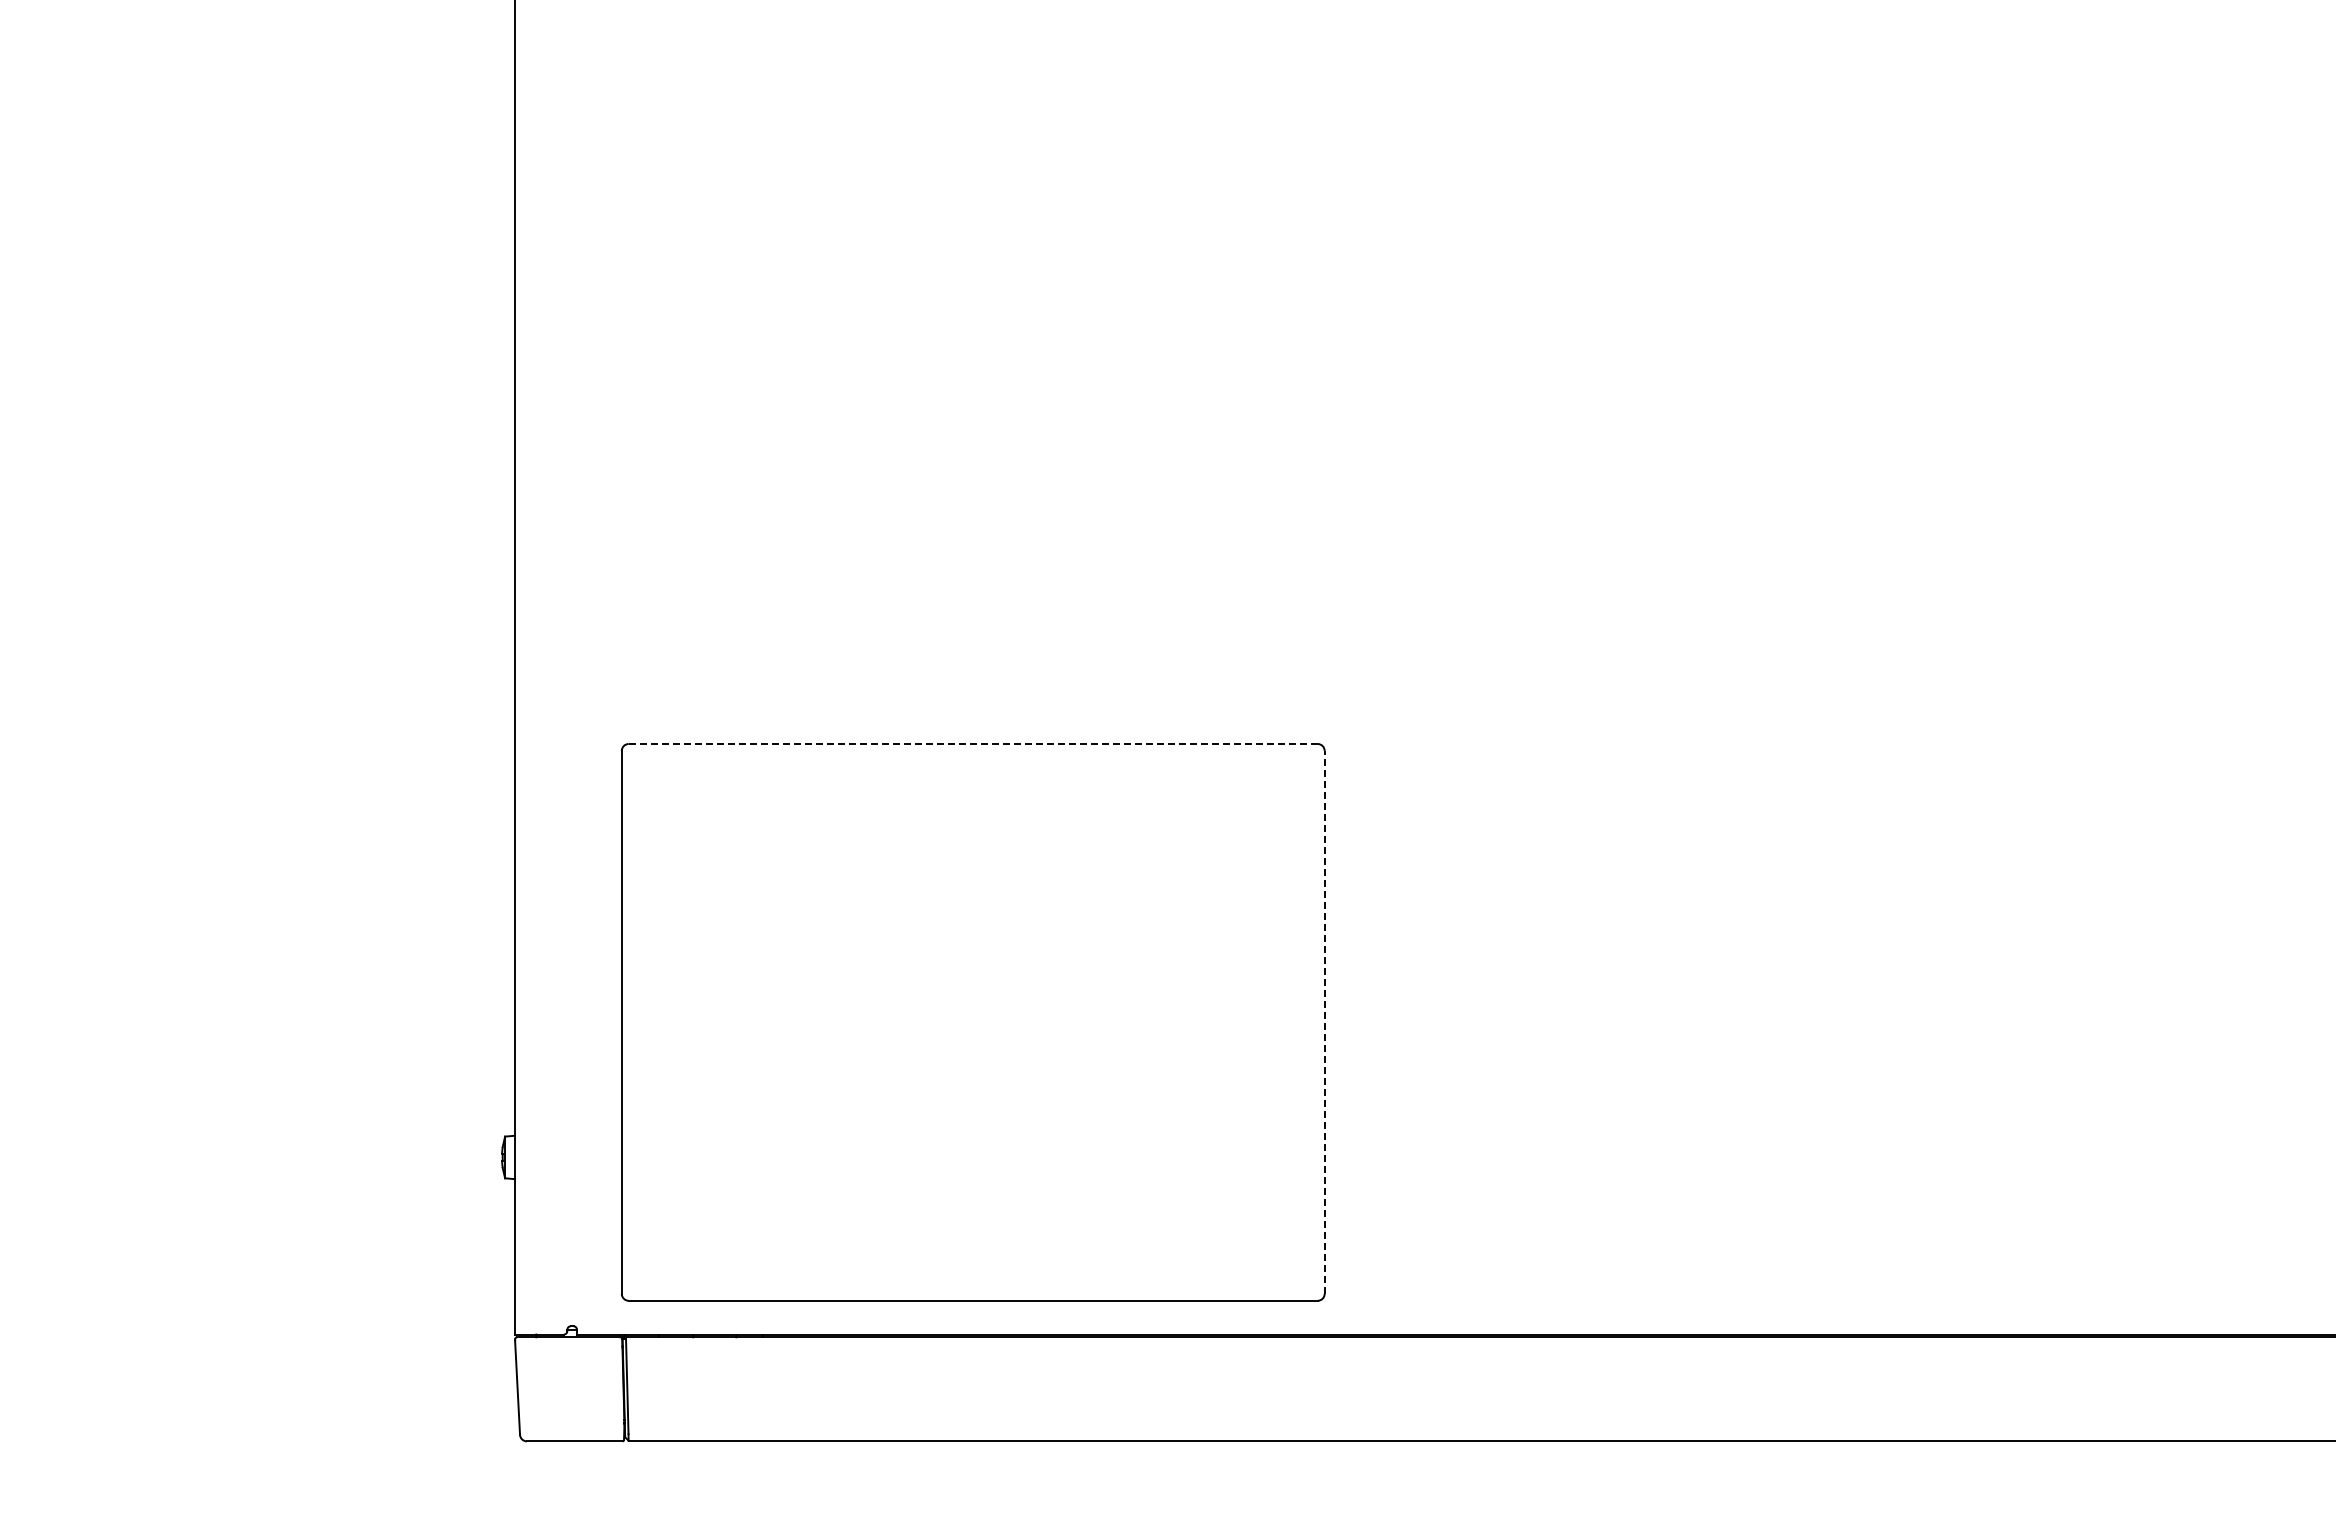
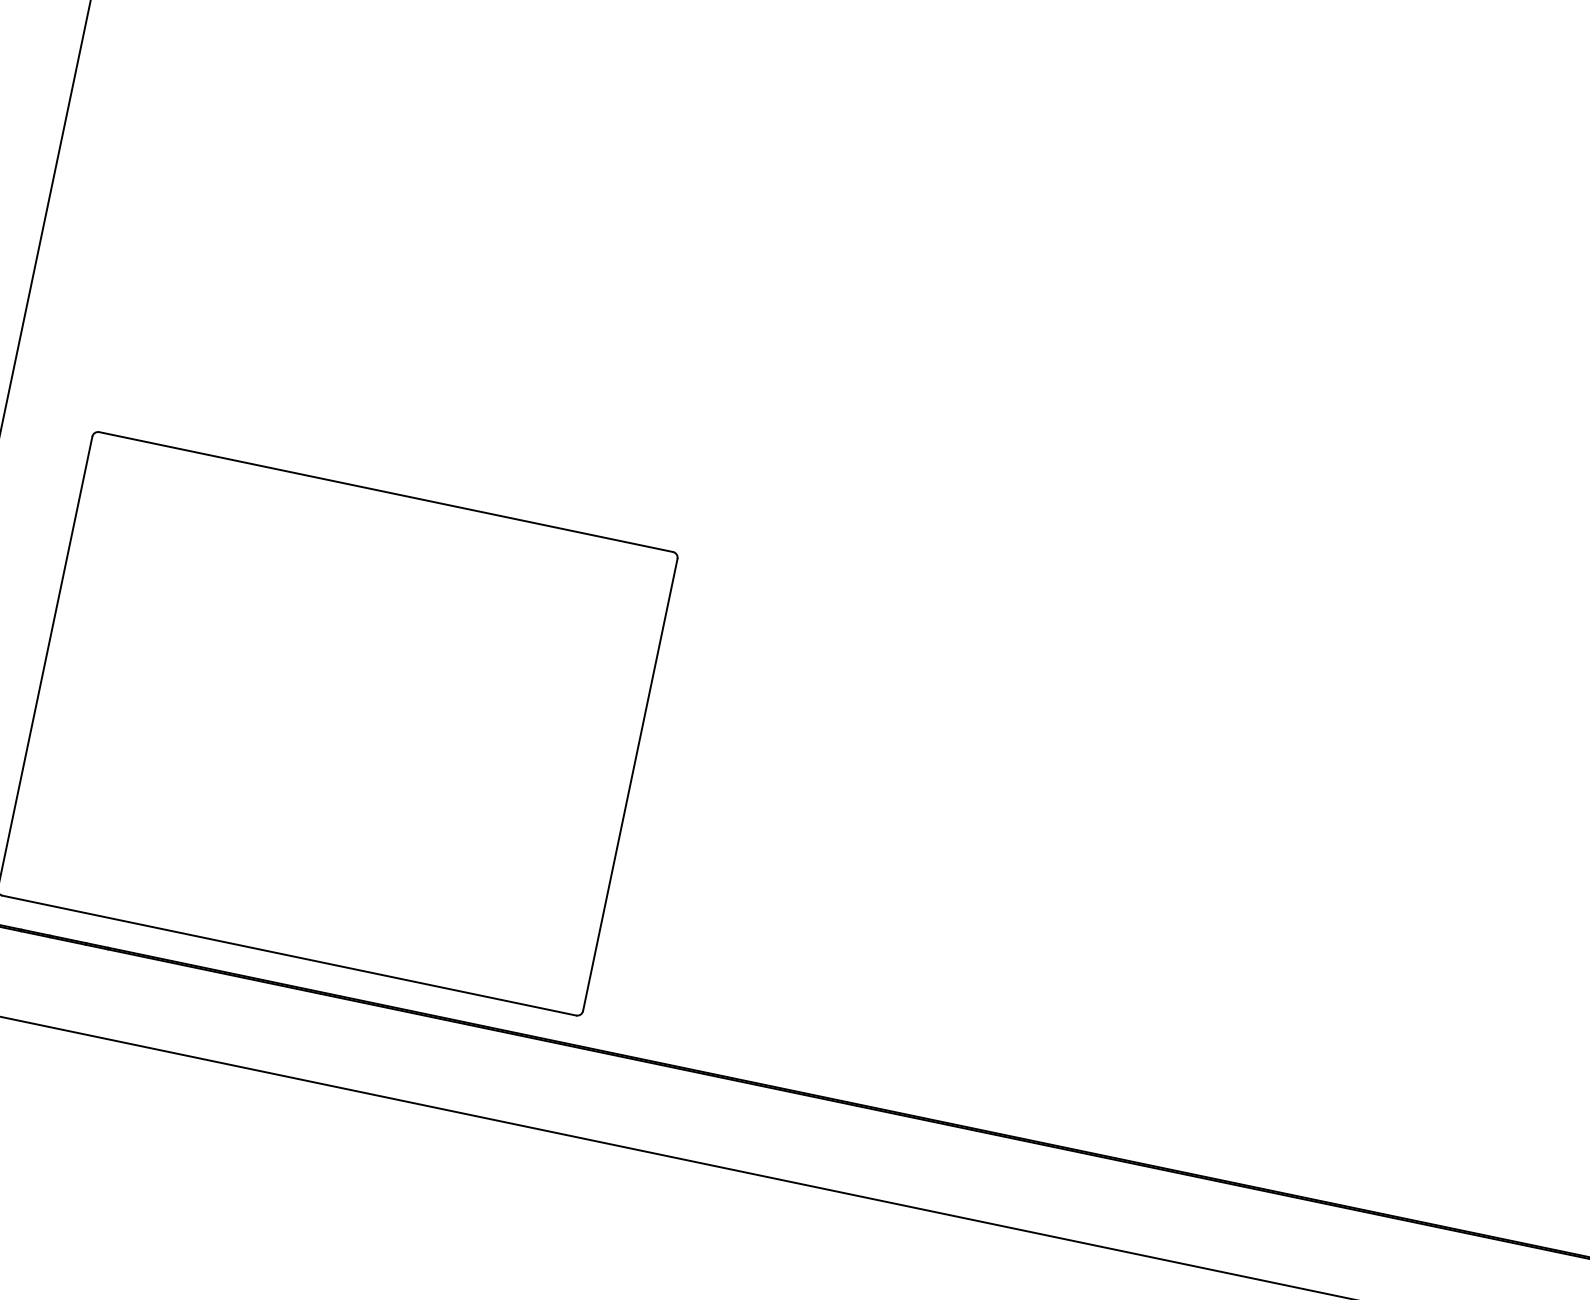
line: (973, 744) -> (386, 492), dashed -> solid
line: (1324, 1021) -> (630, 784), dashed -> solid

